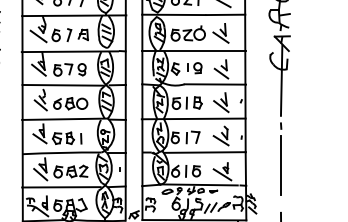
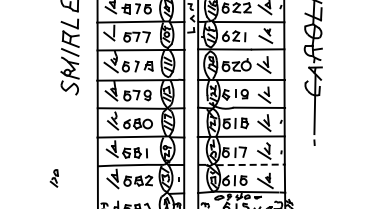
line: (205, 152) -> (251, 164), solid -> dashed
line: (281, 165) -> (314, 175), removed
line: (61, 186) -> (130, 193), removed

